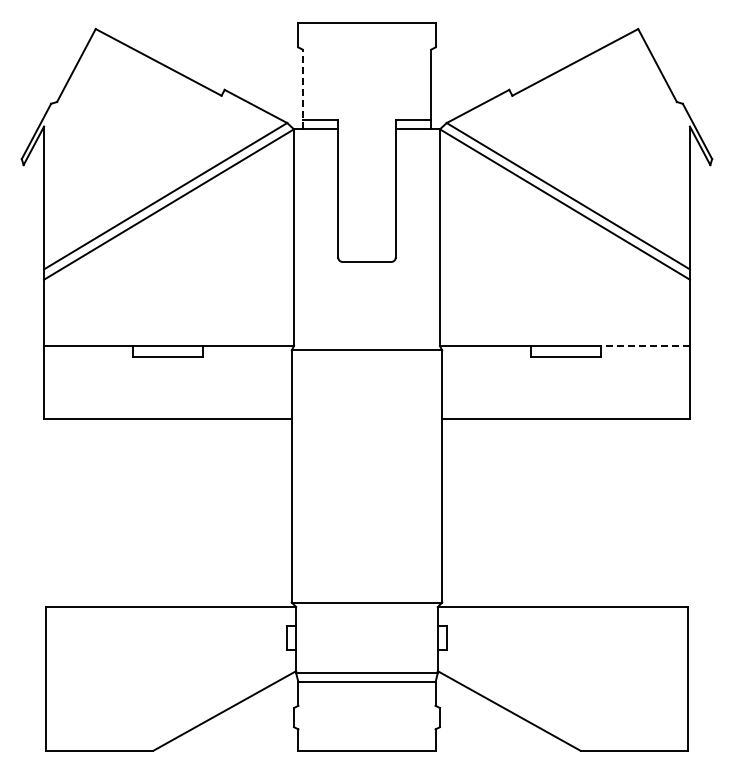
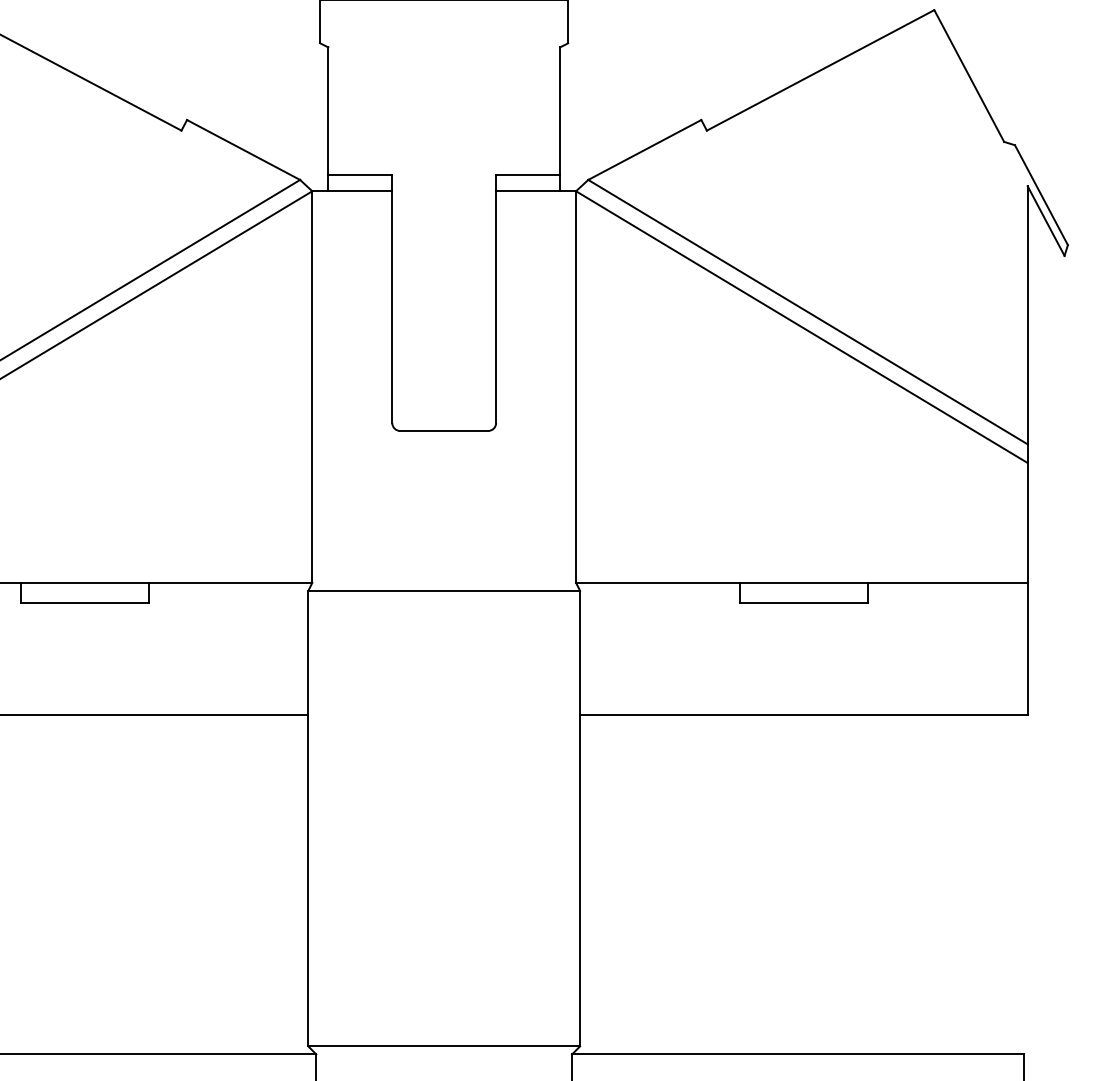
line: (302, 89) -> (327, 119), dashed -> solid
line: (645, 346) -> (947, 583), dashed -> solid

